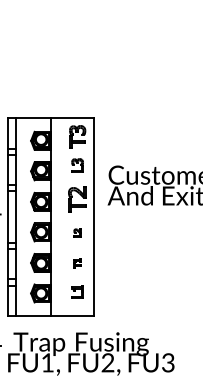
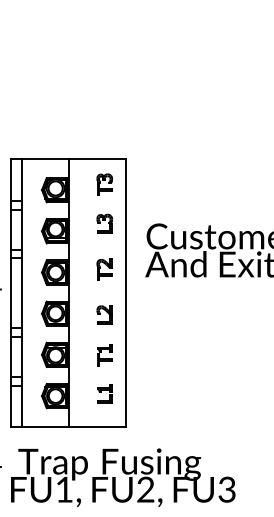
part: (77, 136) -> (104, 184), size x0.71
part: (77, 199) -> (104, 269), size x0.62
part: (77, 232) -> (104, 313), size x1.67
part: (77, 263) -> (104, 355), size x1.67

